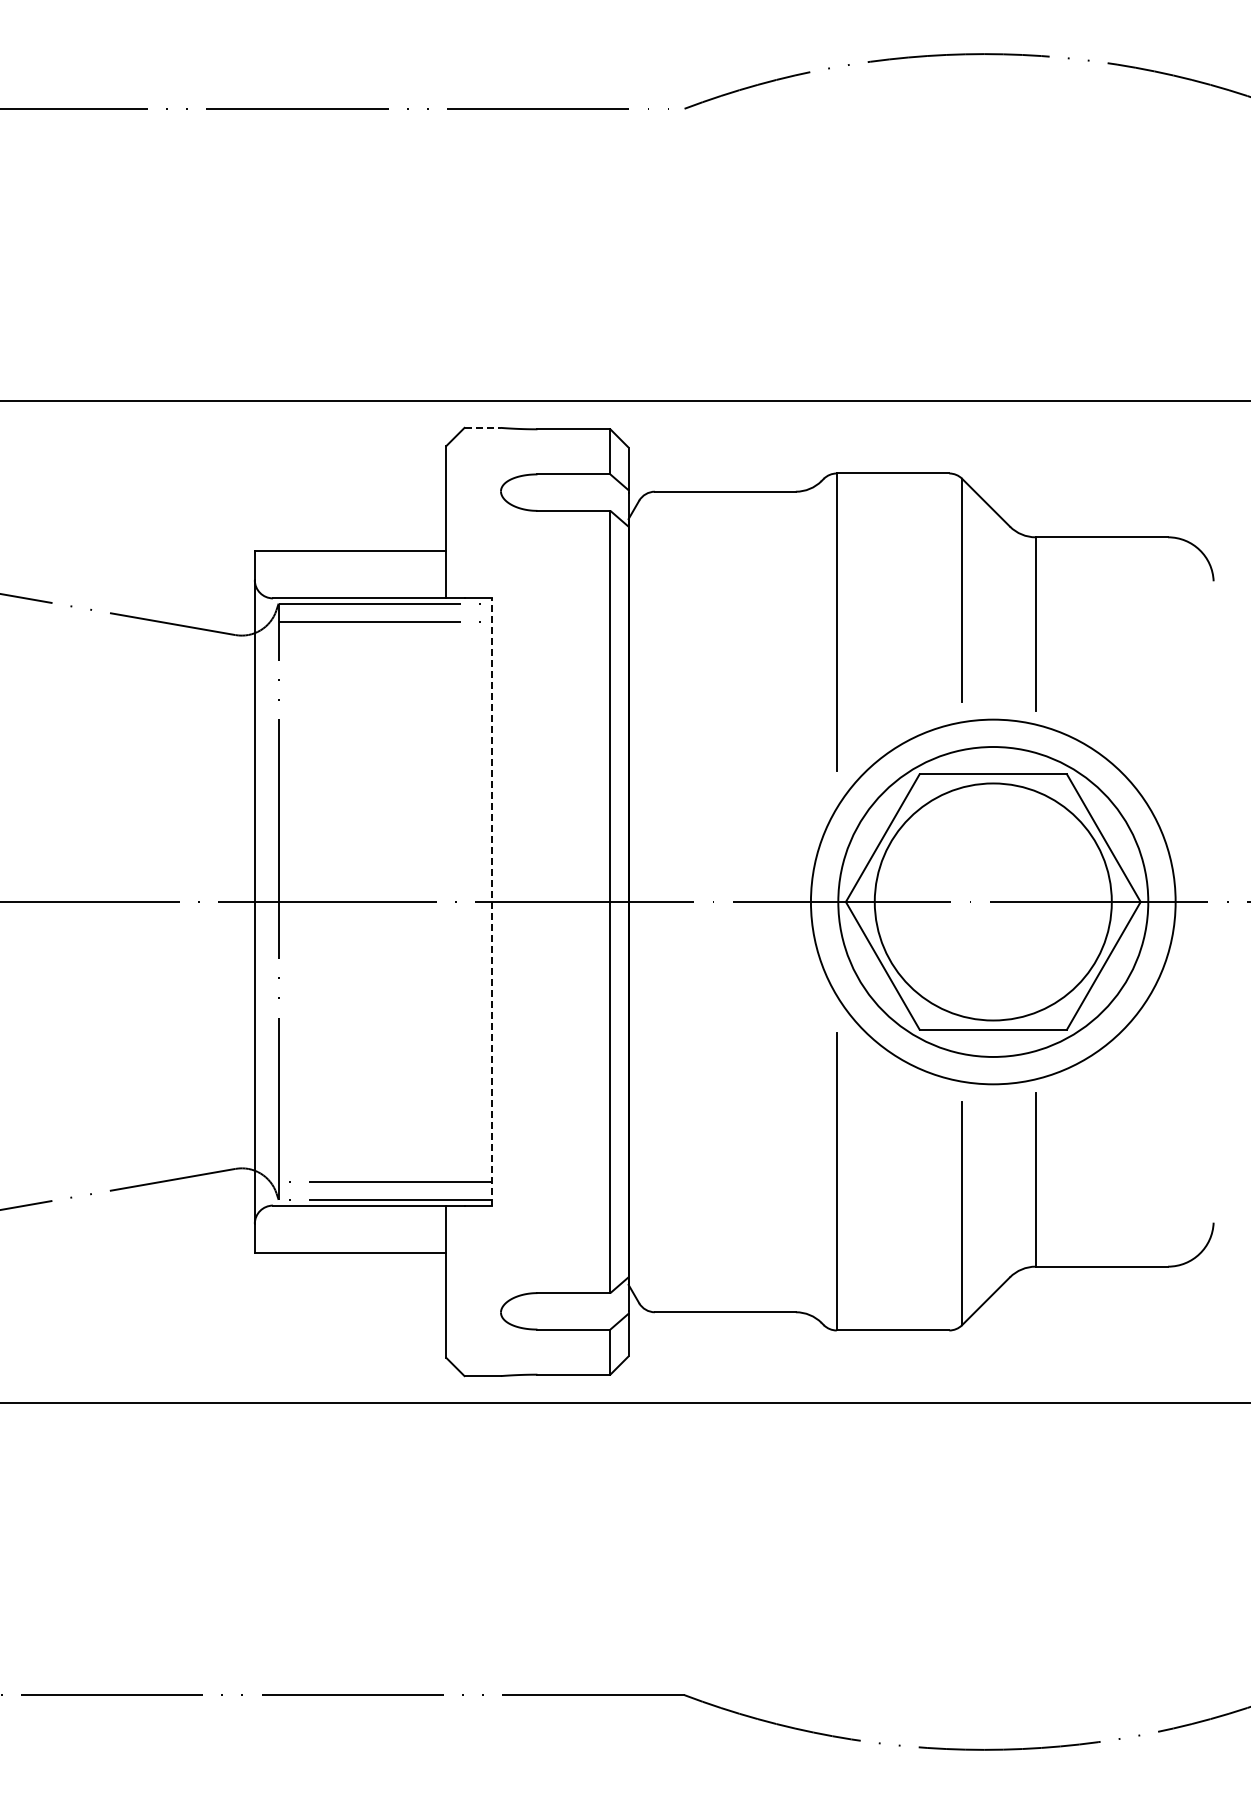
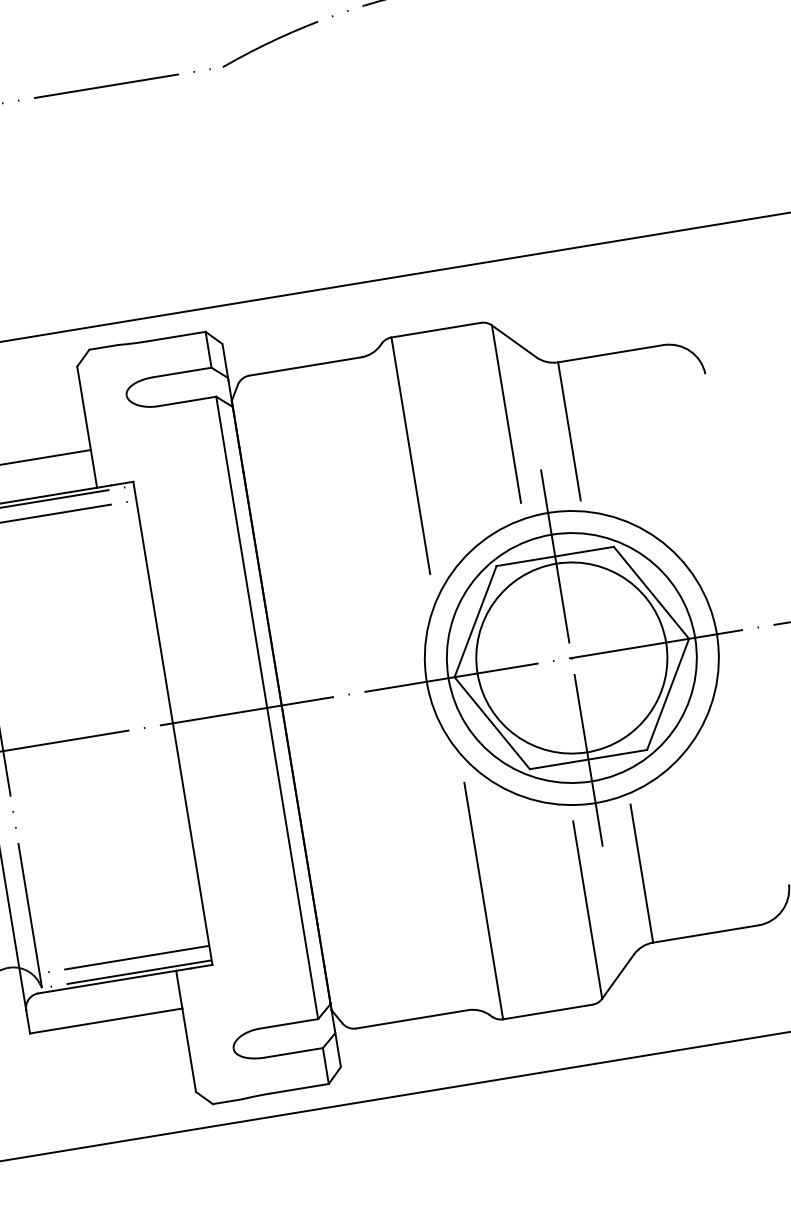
line: (483, 427) -> (104, 346), dashed -> solid
line: (491, 901) -> (172, 723), dashed -> solid
line: (993, 901) -> (571, 657), added

